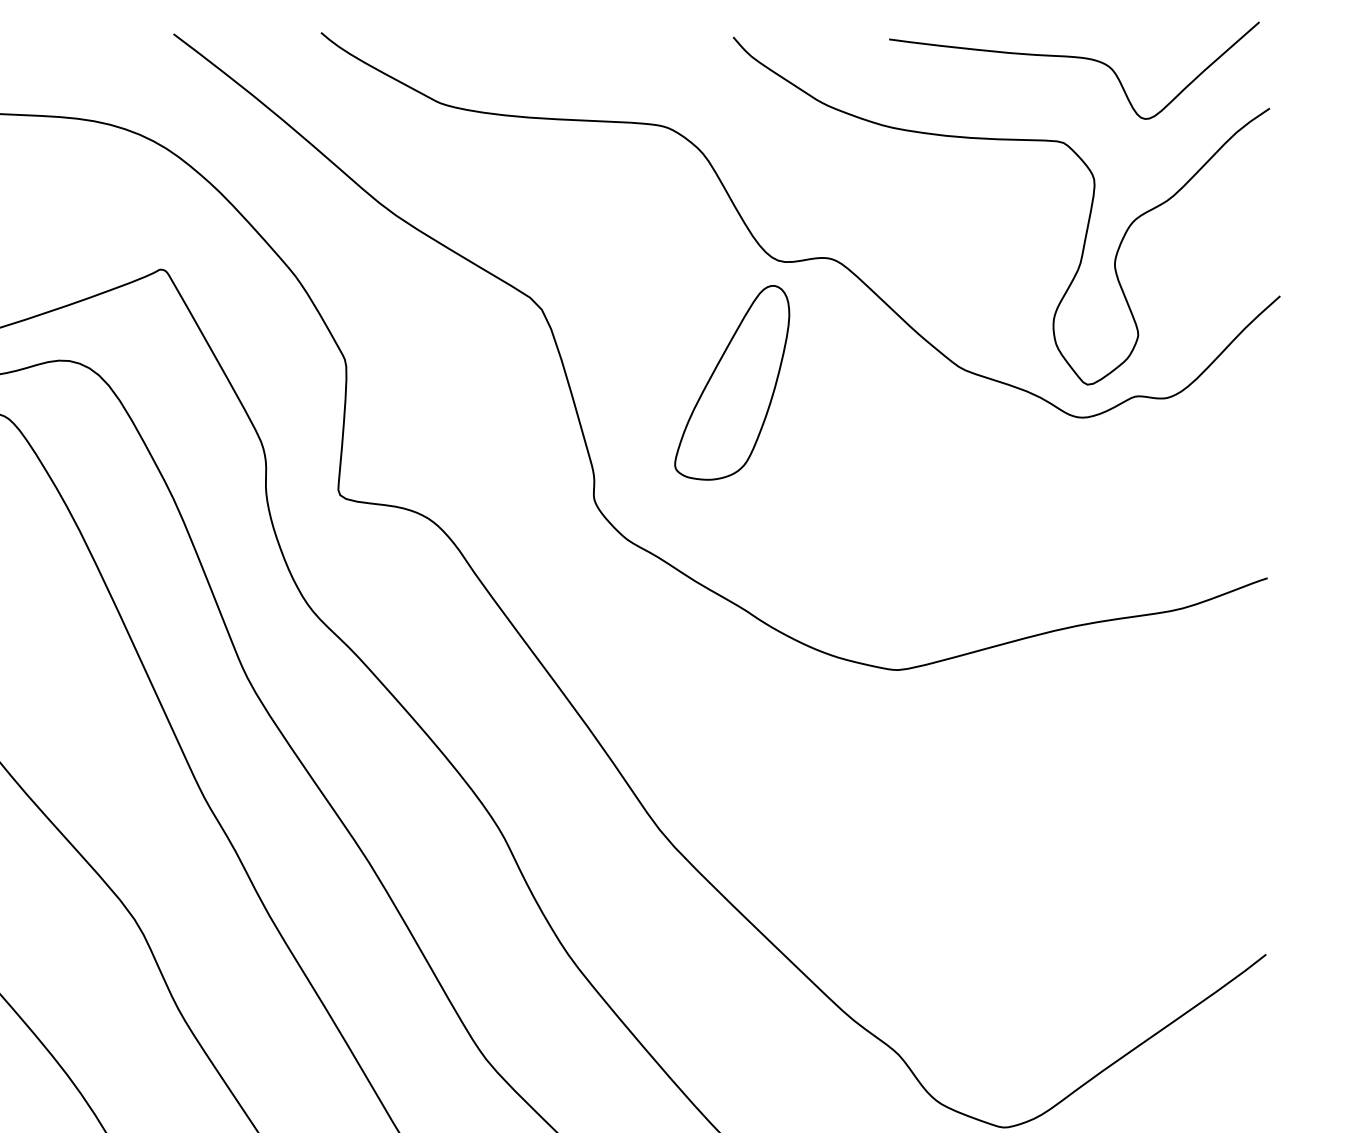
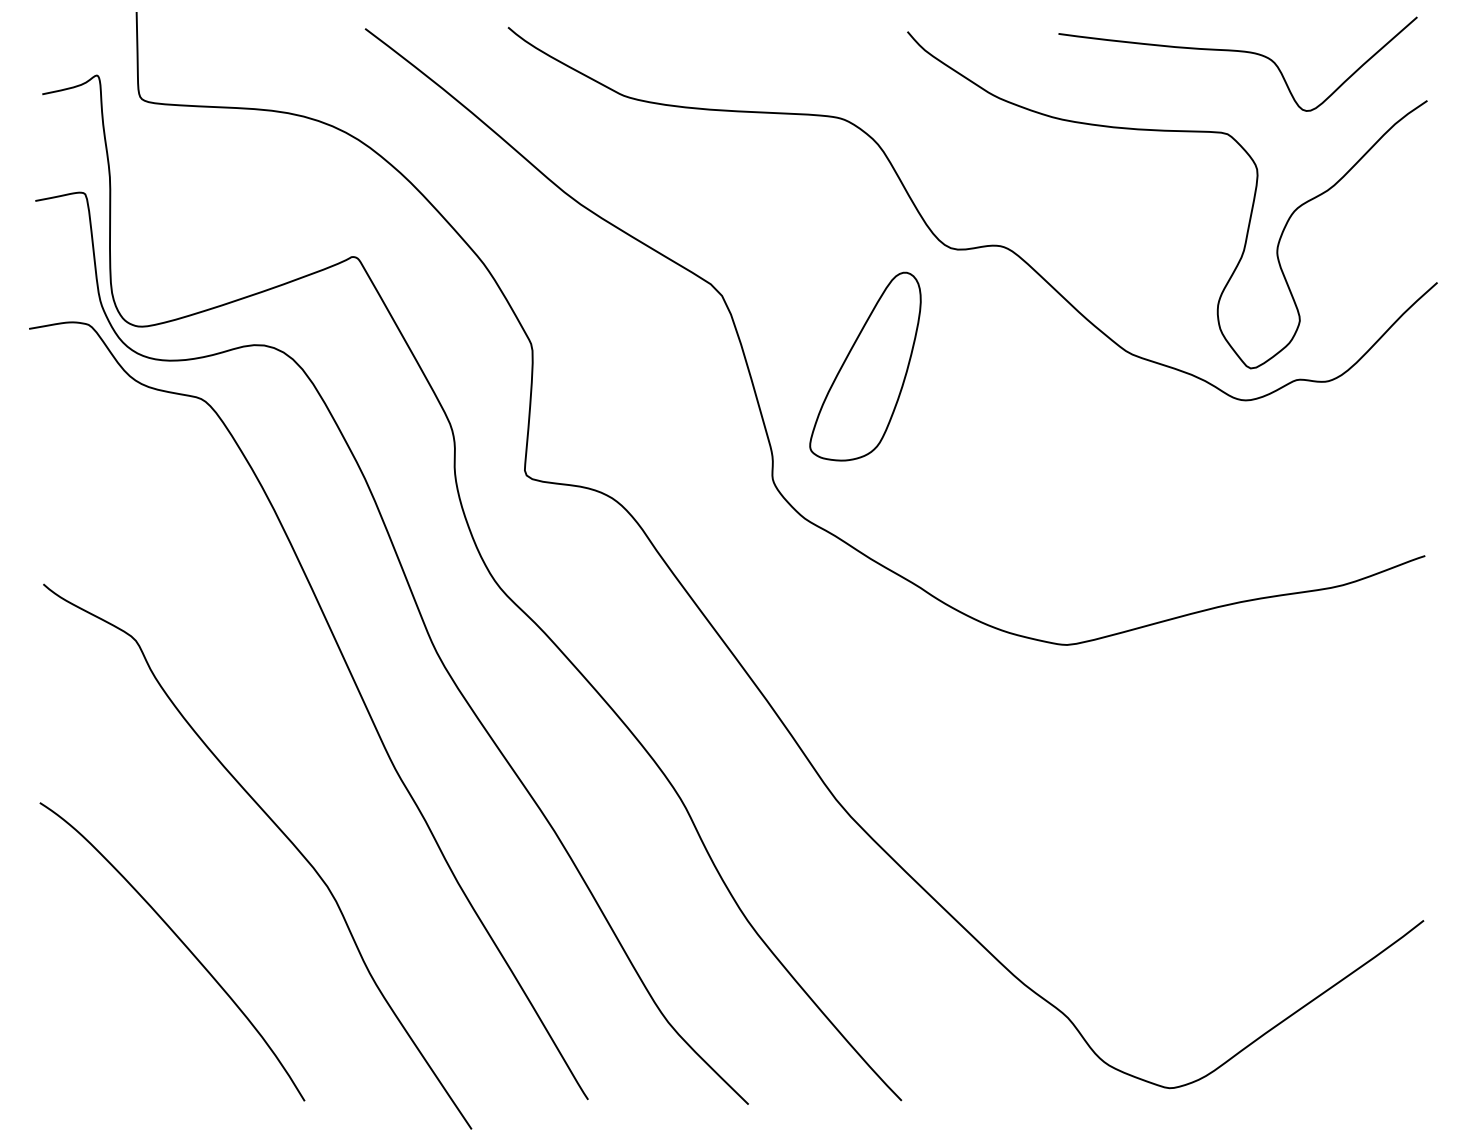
part: (732, 382) -> (865, 366), moved

